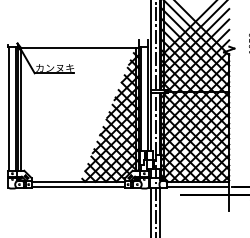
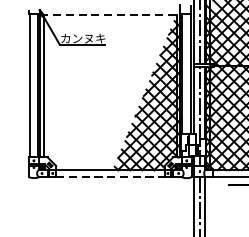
line: (78, 47) -> (110, 14), solid -> dashed
line: (78, 187) -> (110, 176), solid -> dashed

